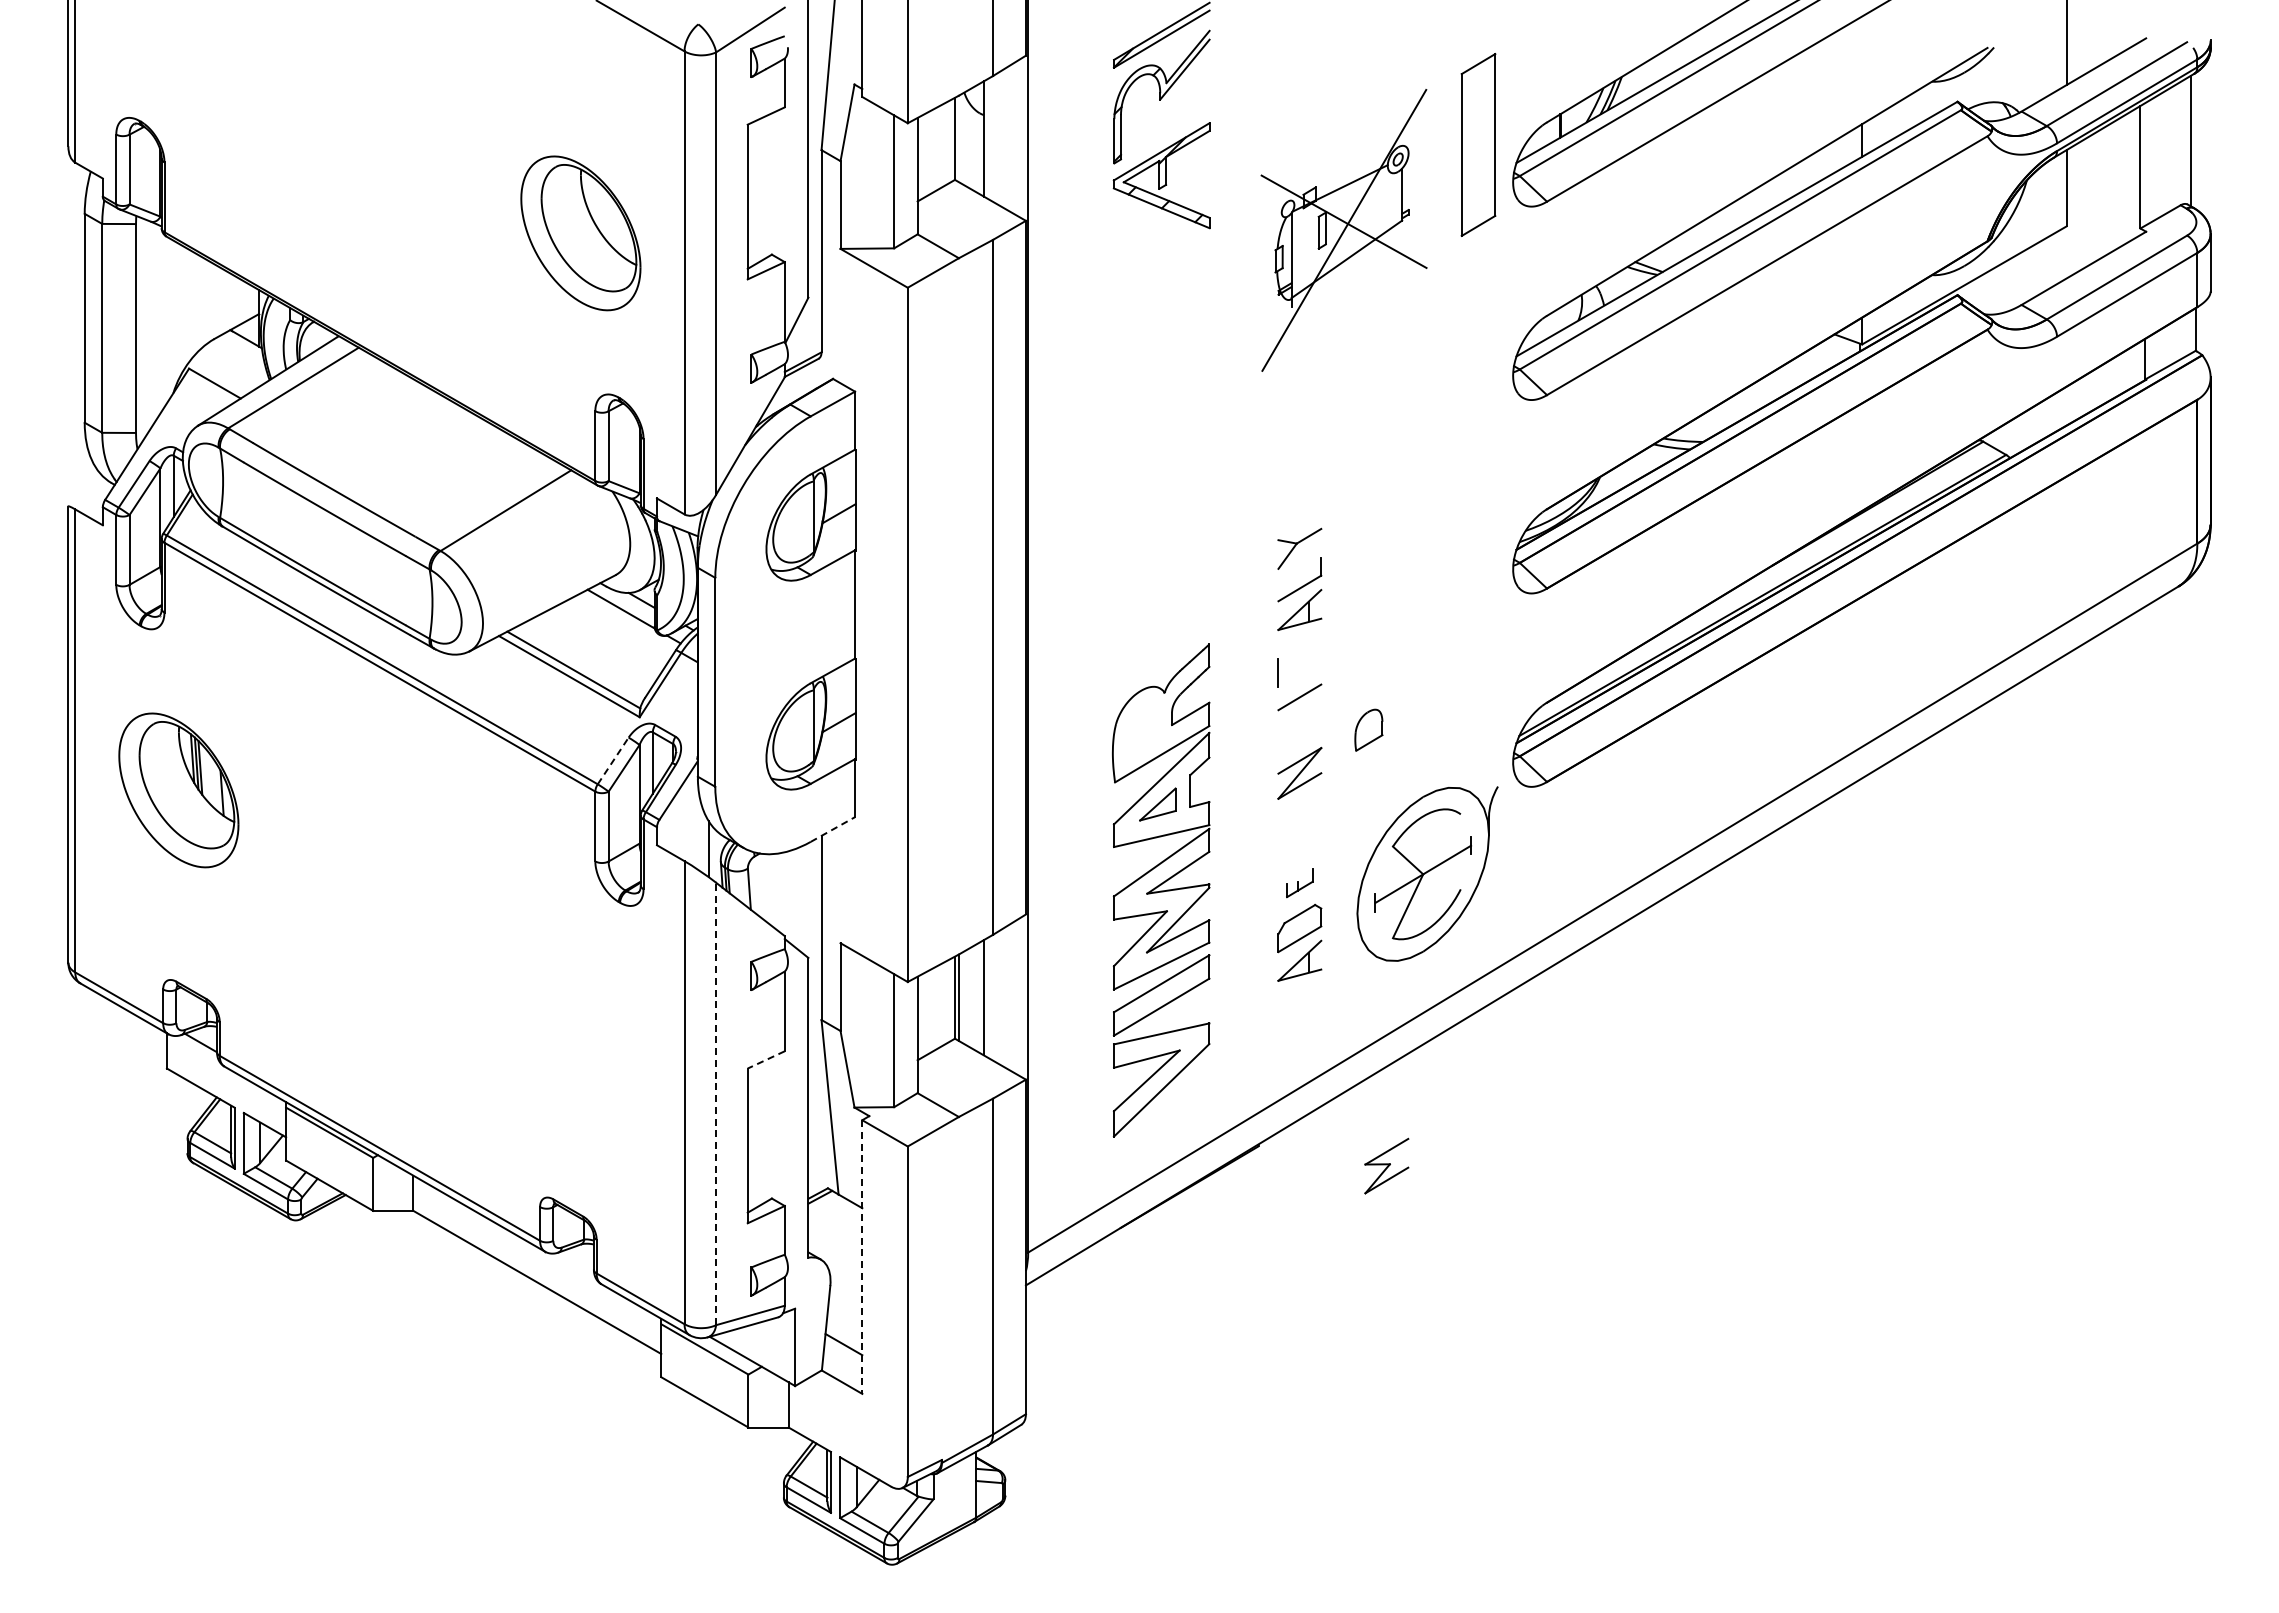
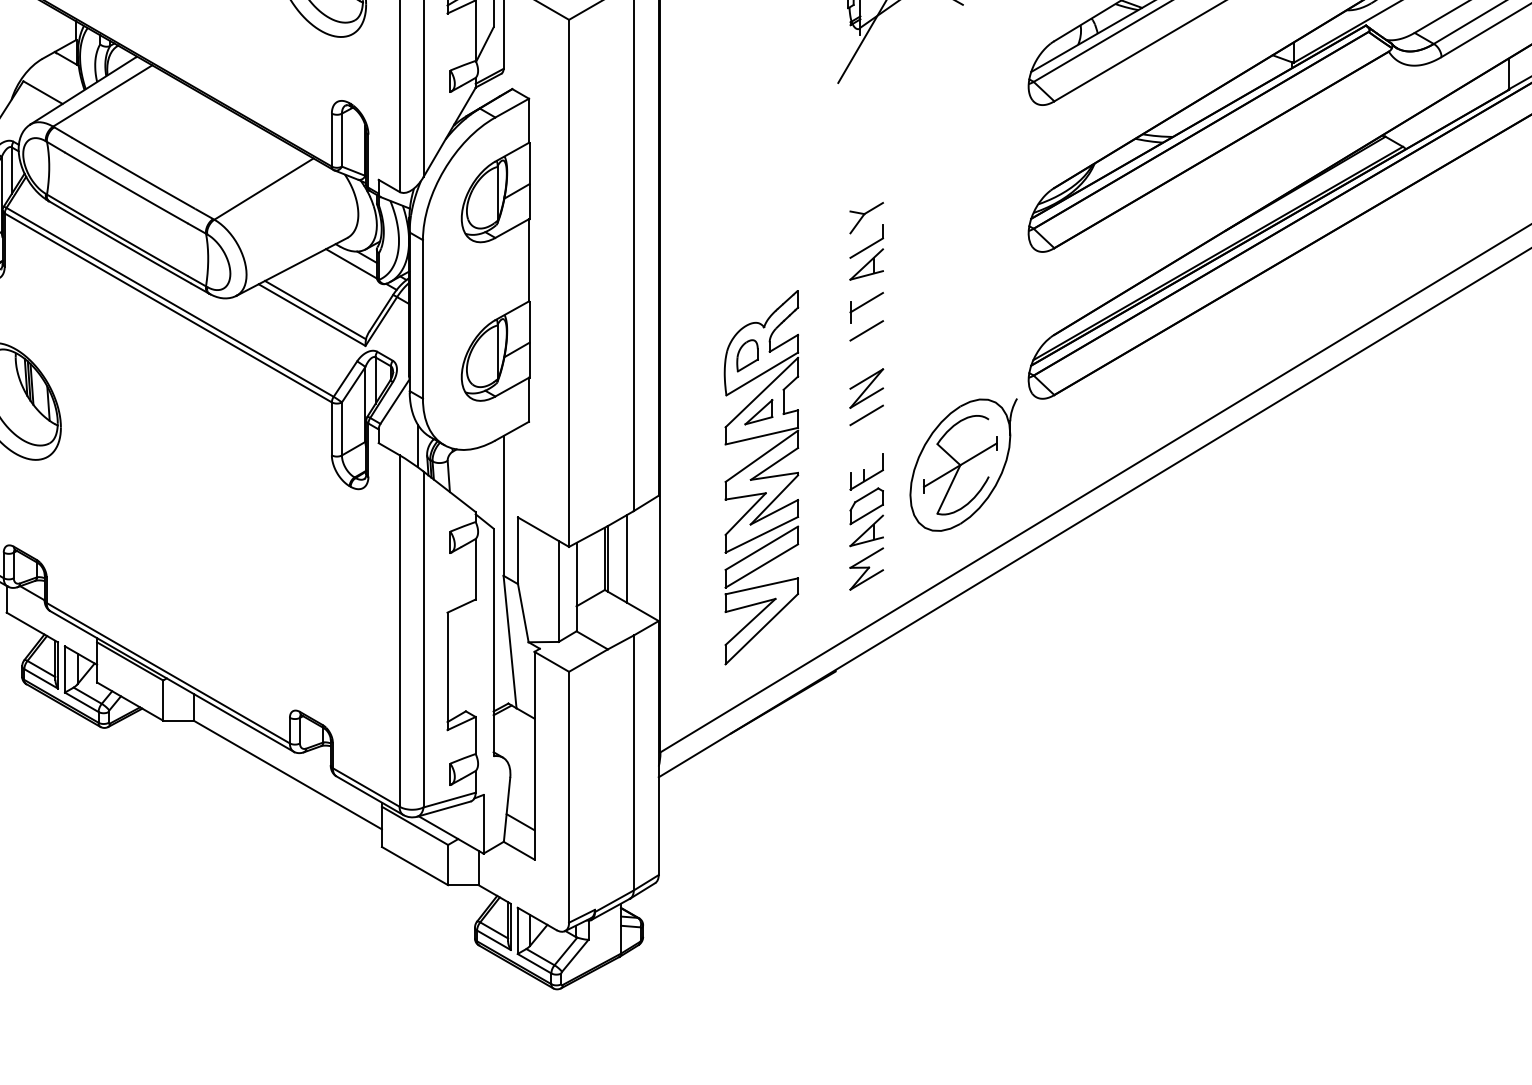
line: (1299, 660) -> (866, 302), added
part: (1368, 729) -> (747, 355), moved
line: (613, 760) -> (345, 378), dashed -> solid
line: (1299, 808) -> (866, 415), added
line: (833, 829) -> (512, 431), dashed -> solid
part: (1299, 882) -> (866, 471), size x1.67
line: (765, 1060) -> (461, 606), dashed -> solid
line: (716, 1103) -> (423, 639), dashed -> solid
part: (1386, 1165) -> (866, 568), moved
line: (862, 1257) -> (534, 756), dashed -> solid

